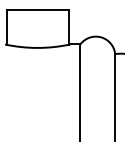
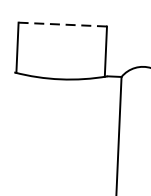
line: (38, 9) -> (64, 24), solid -> dashed

